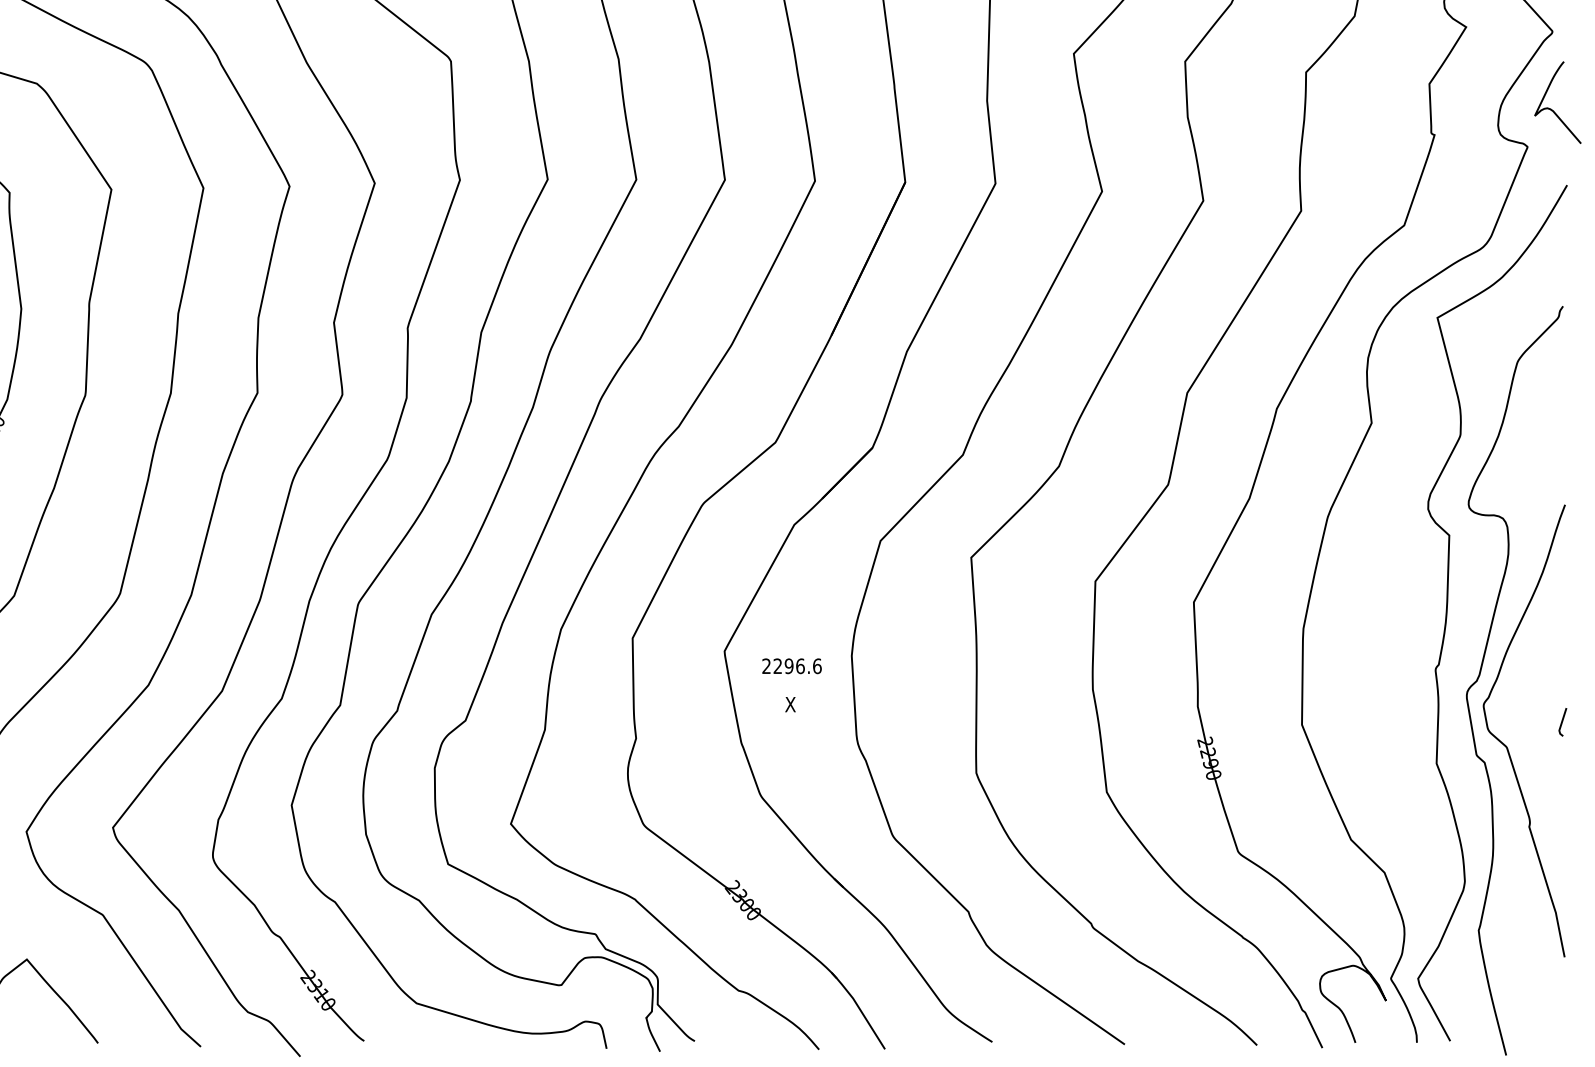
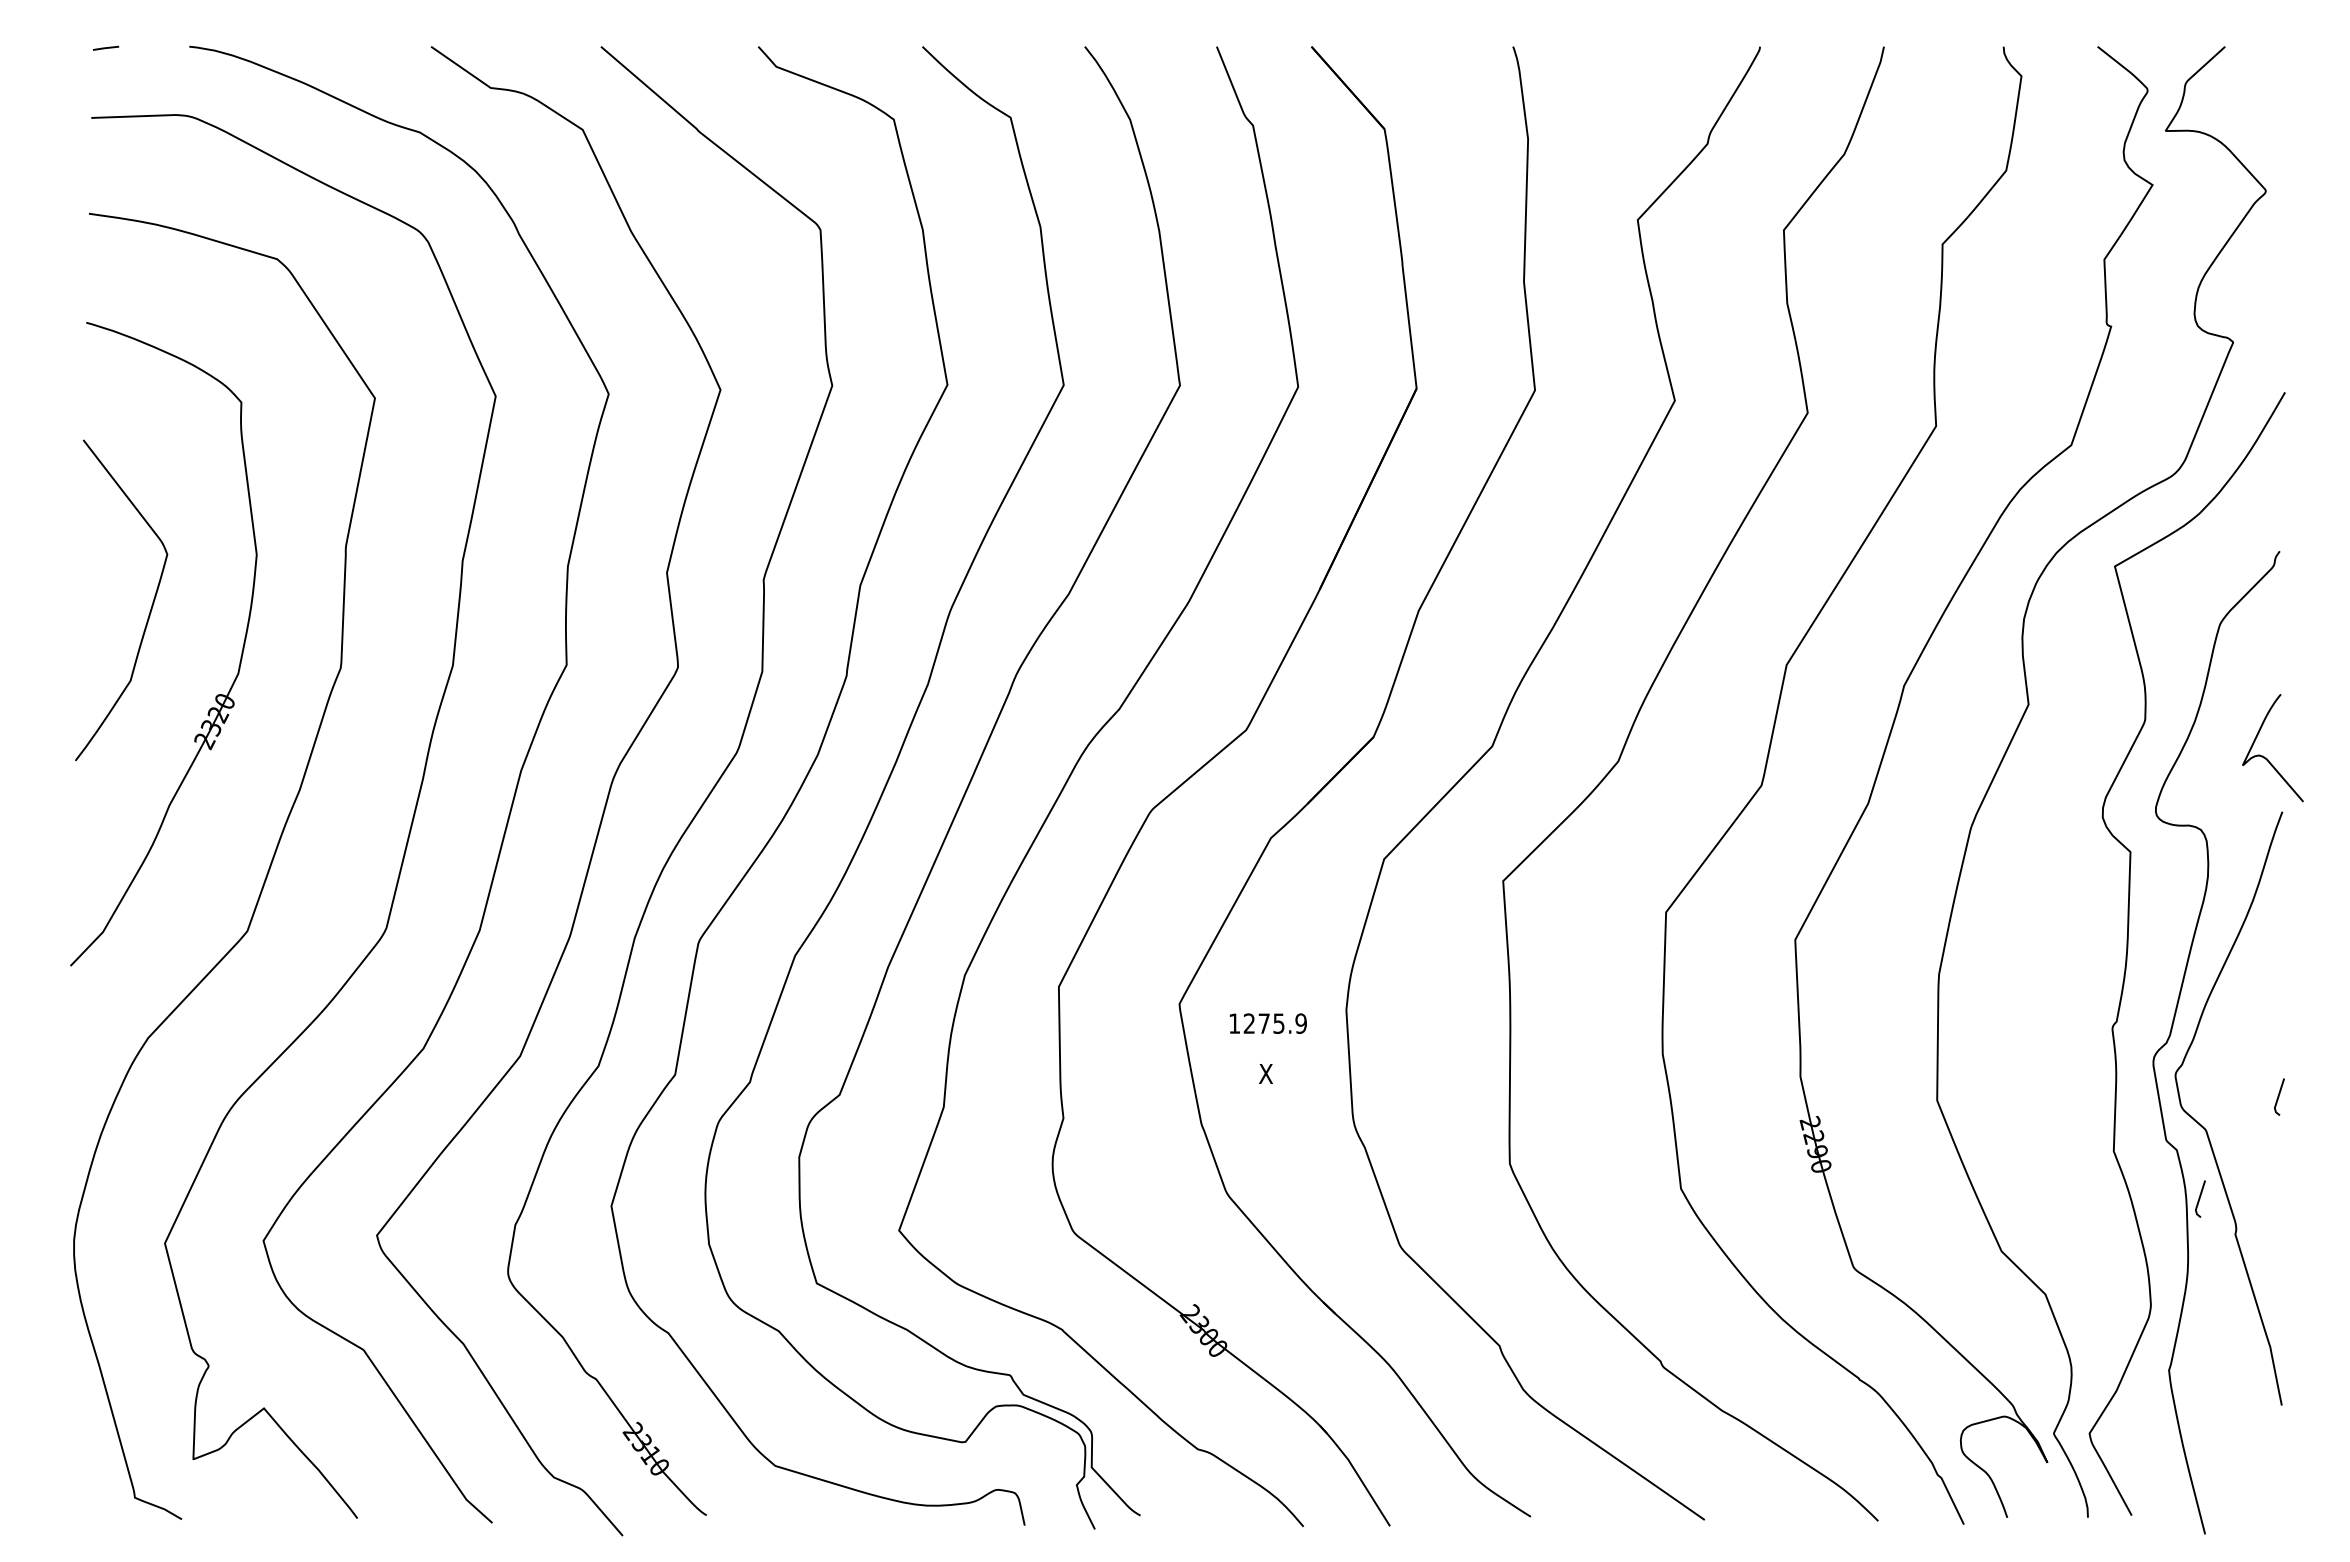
curve: (1553, 110) -> (2267, 758), moved
text: (792, 666) -> (1268, 1023), 2296.6 -> 1275.9
curve: (1502, 799) -> (2200, 1198), added

